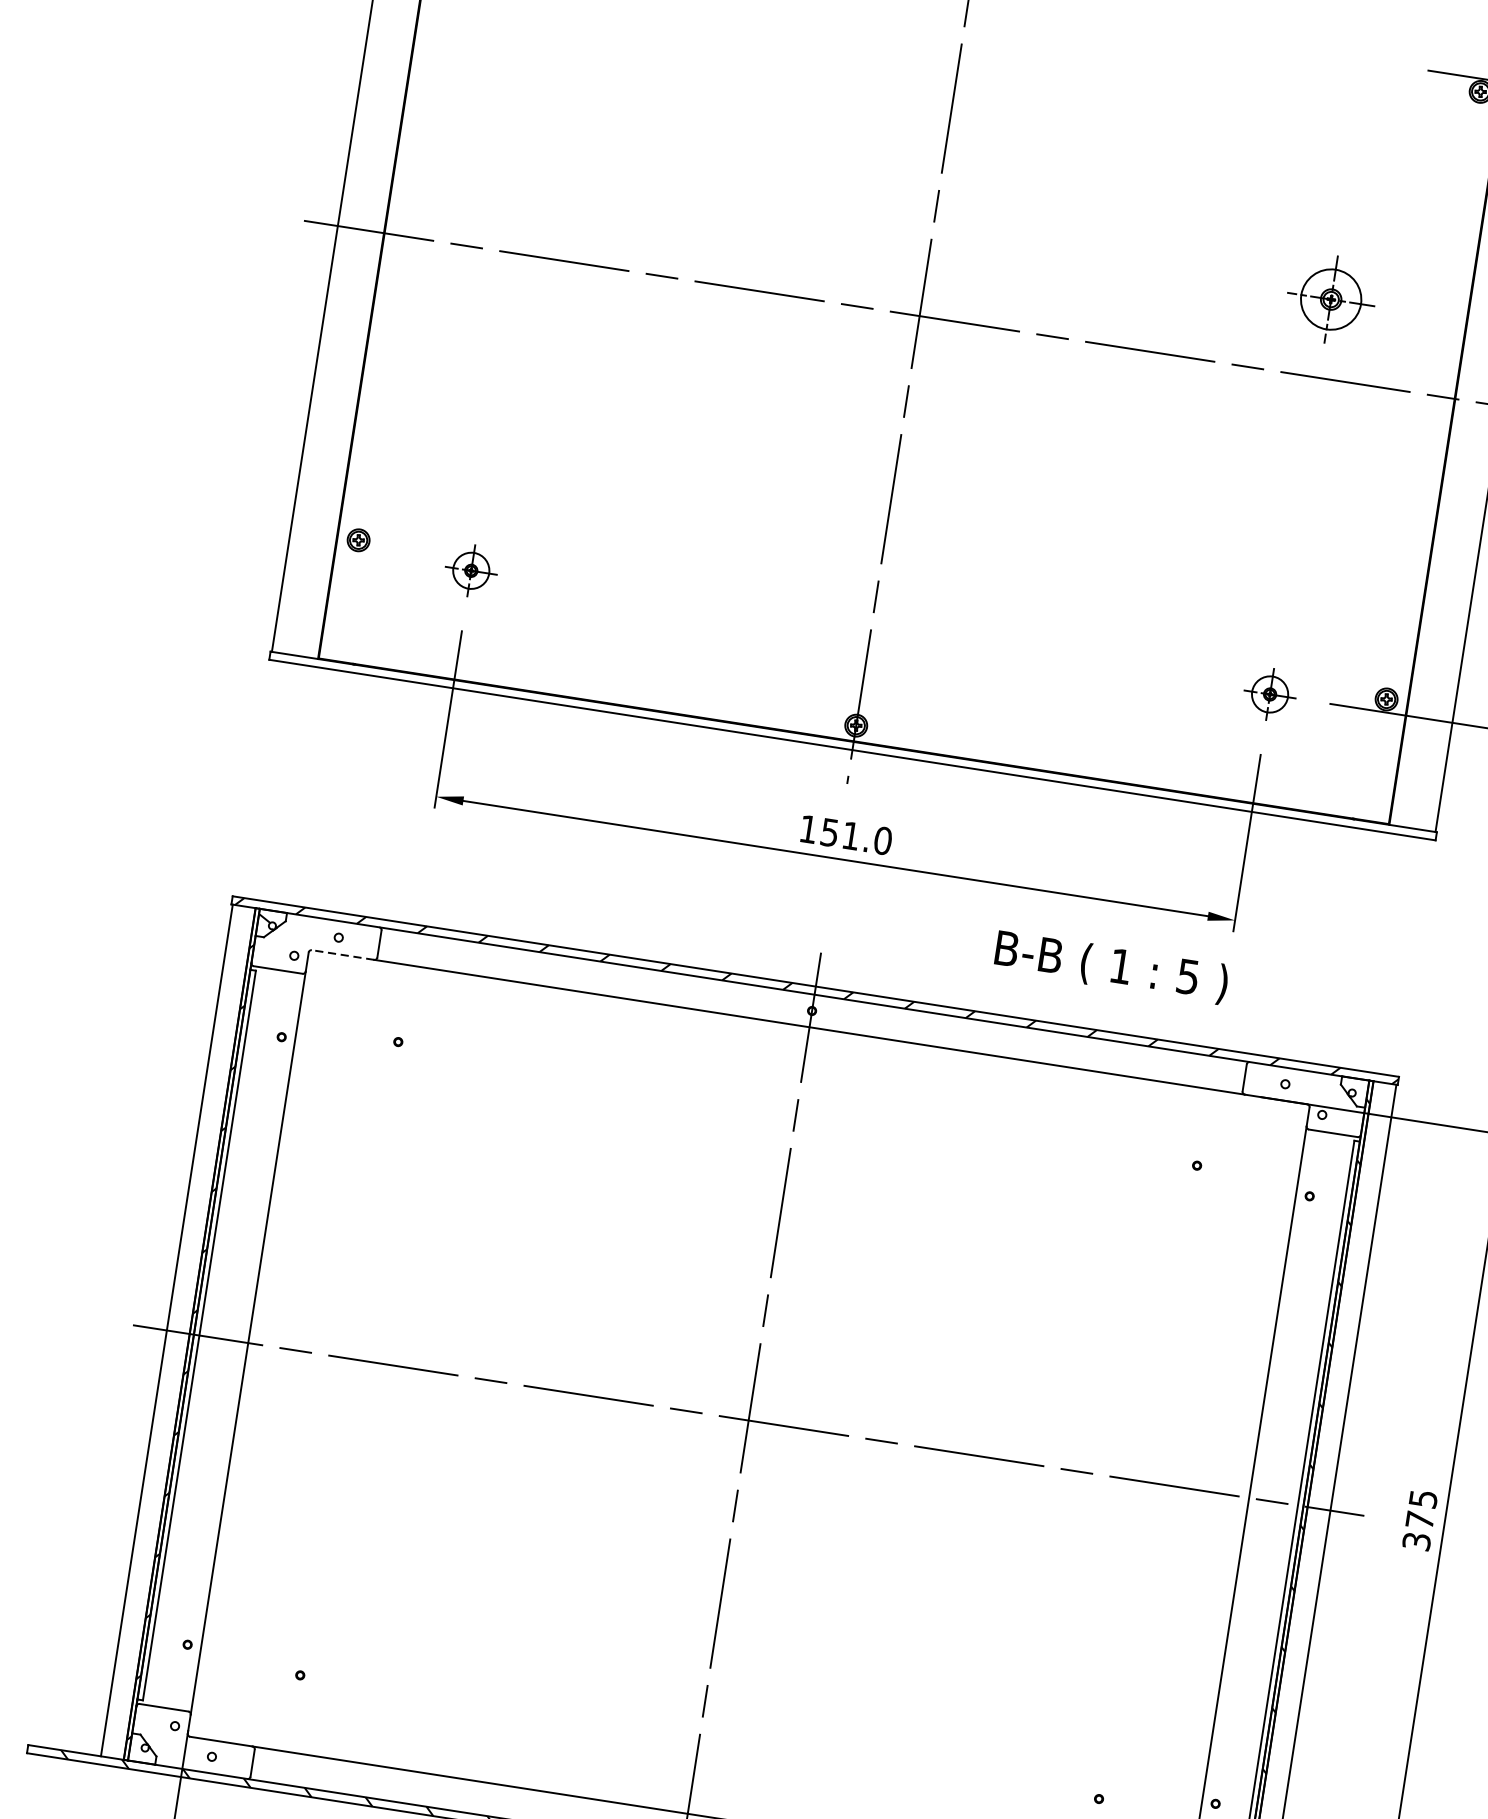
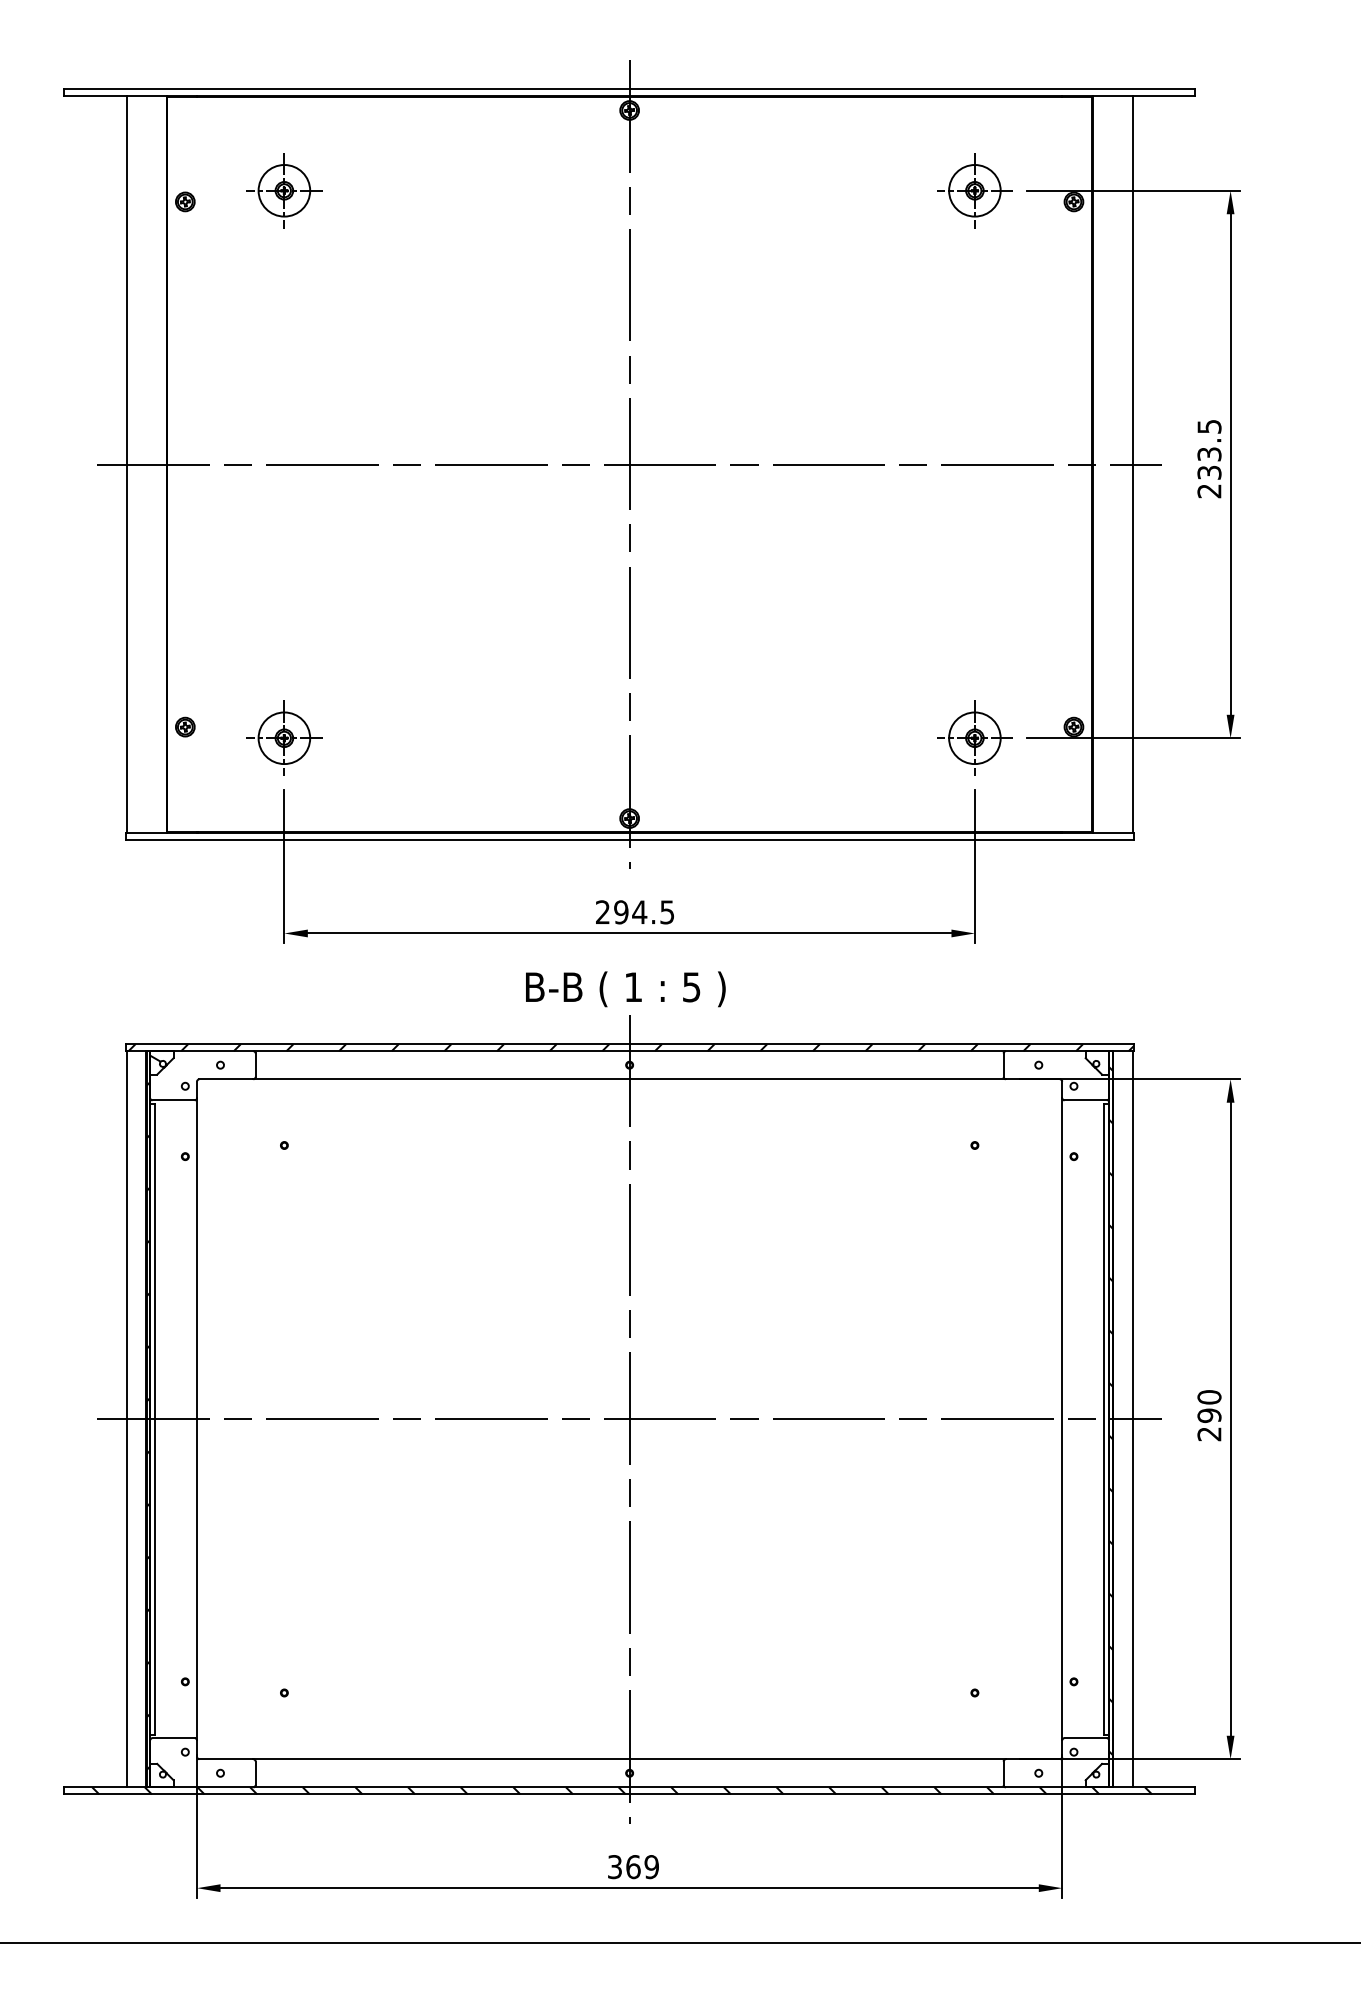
part: (1330, 299) -> (974, 190), moved
part: (471, 570) -> (284, 737), size x1.67
part: (1269, 693) -> (974, 737), size x1.67
text: (846, 835) -> (635, 912), 151.0 -> 294.5
line: (343, 955) -> (226, 1079), dashed -> solid
text: (1111, 967) -> (625, 989), moved
text: (1420, 1520) -> (1209, 1415), 375 -> 290

